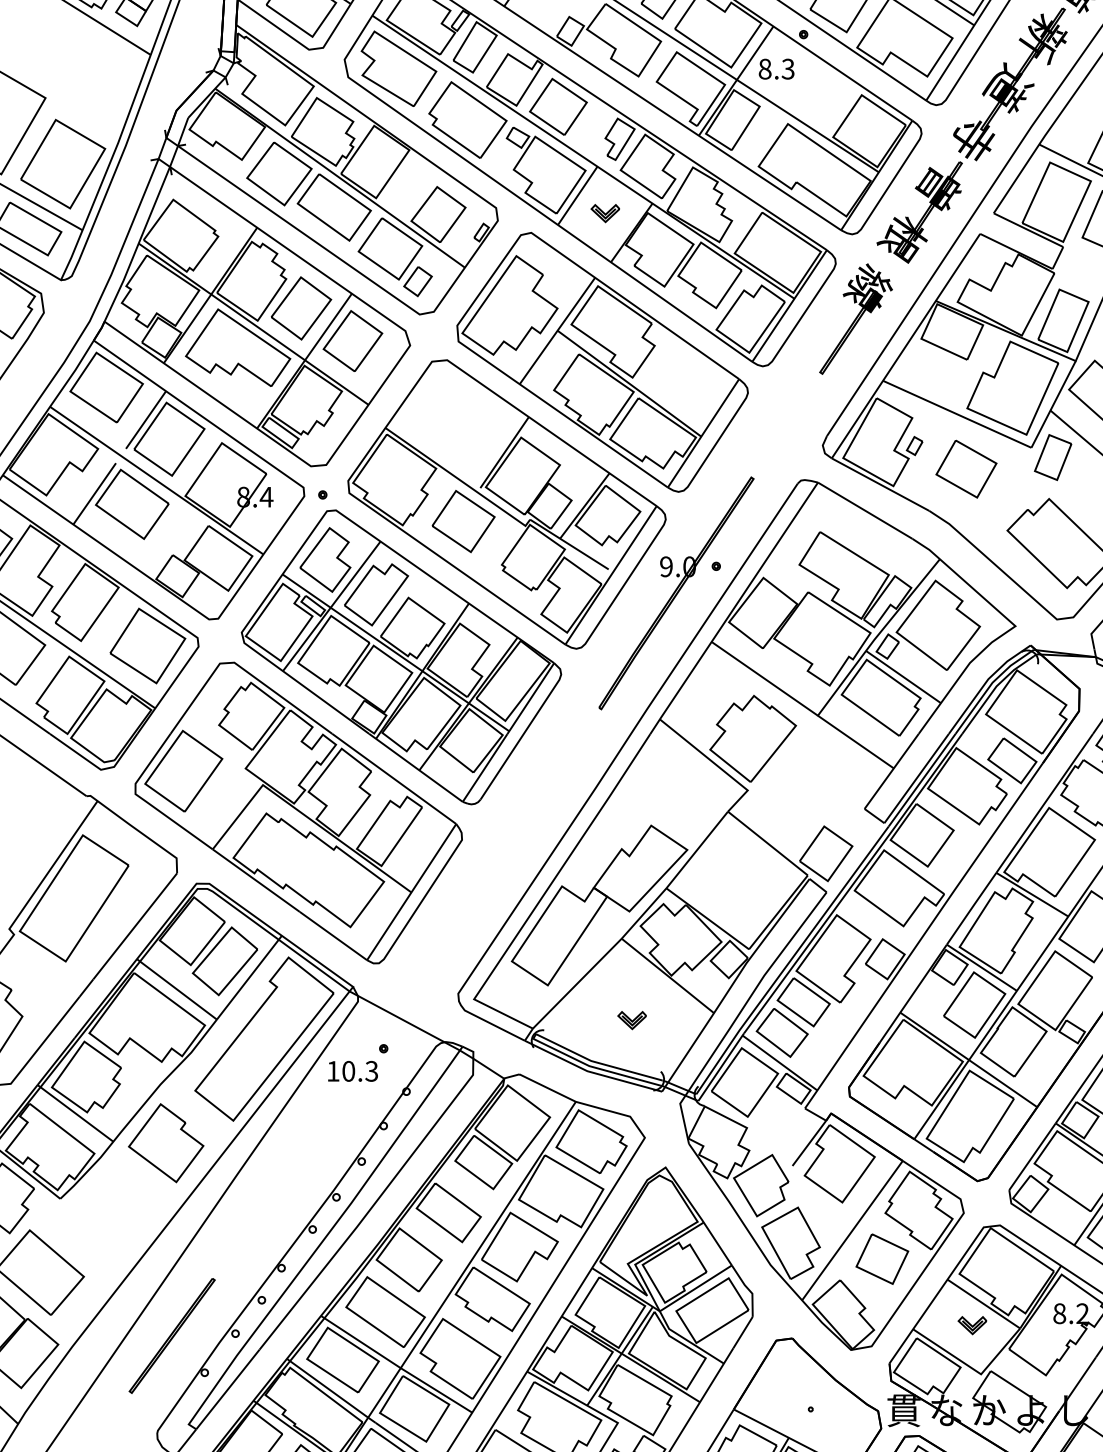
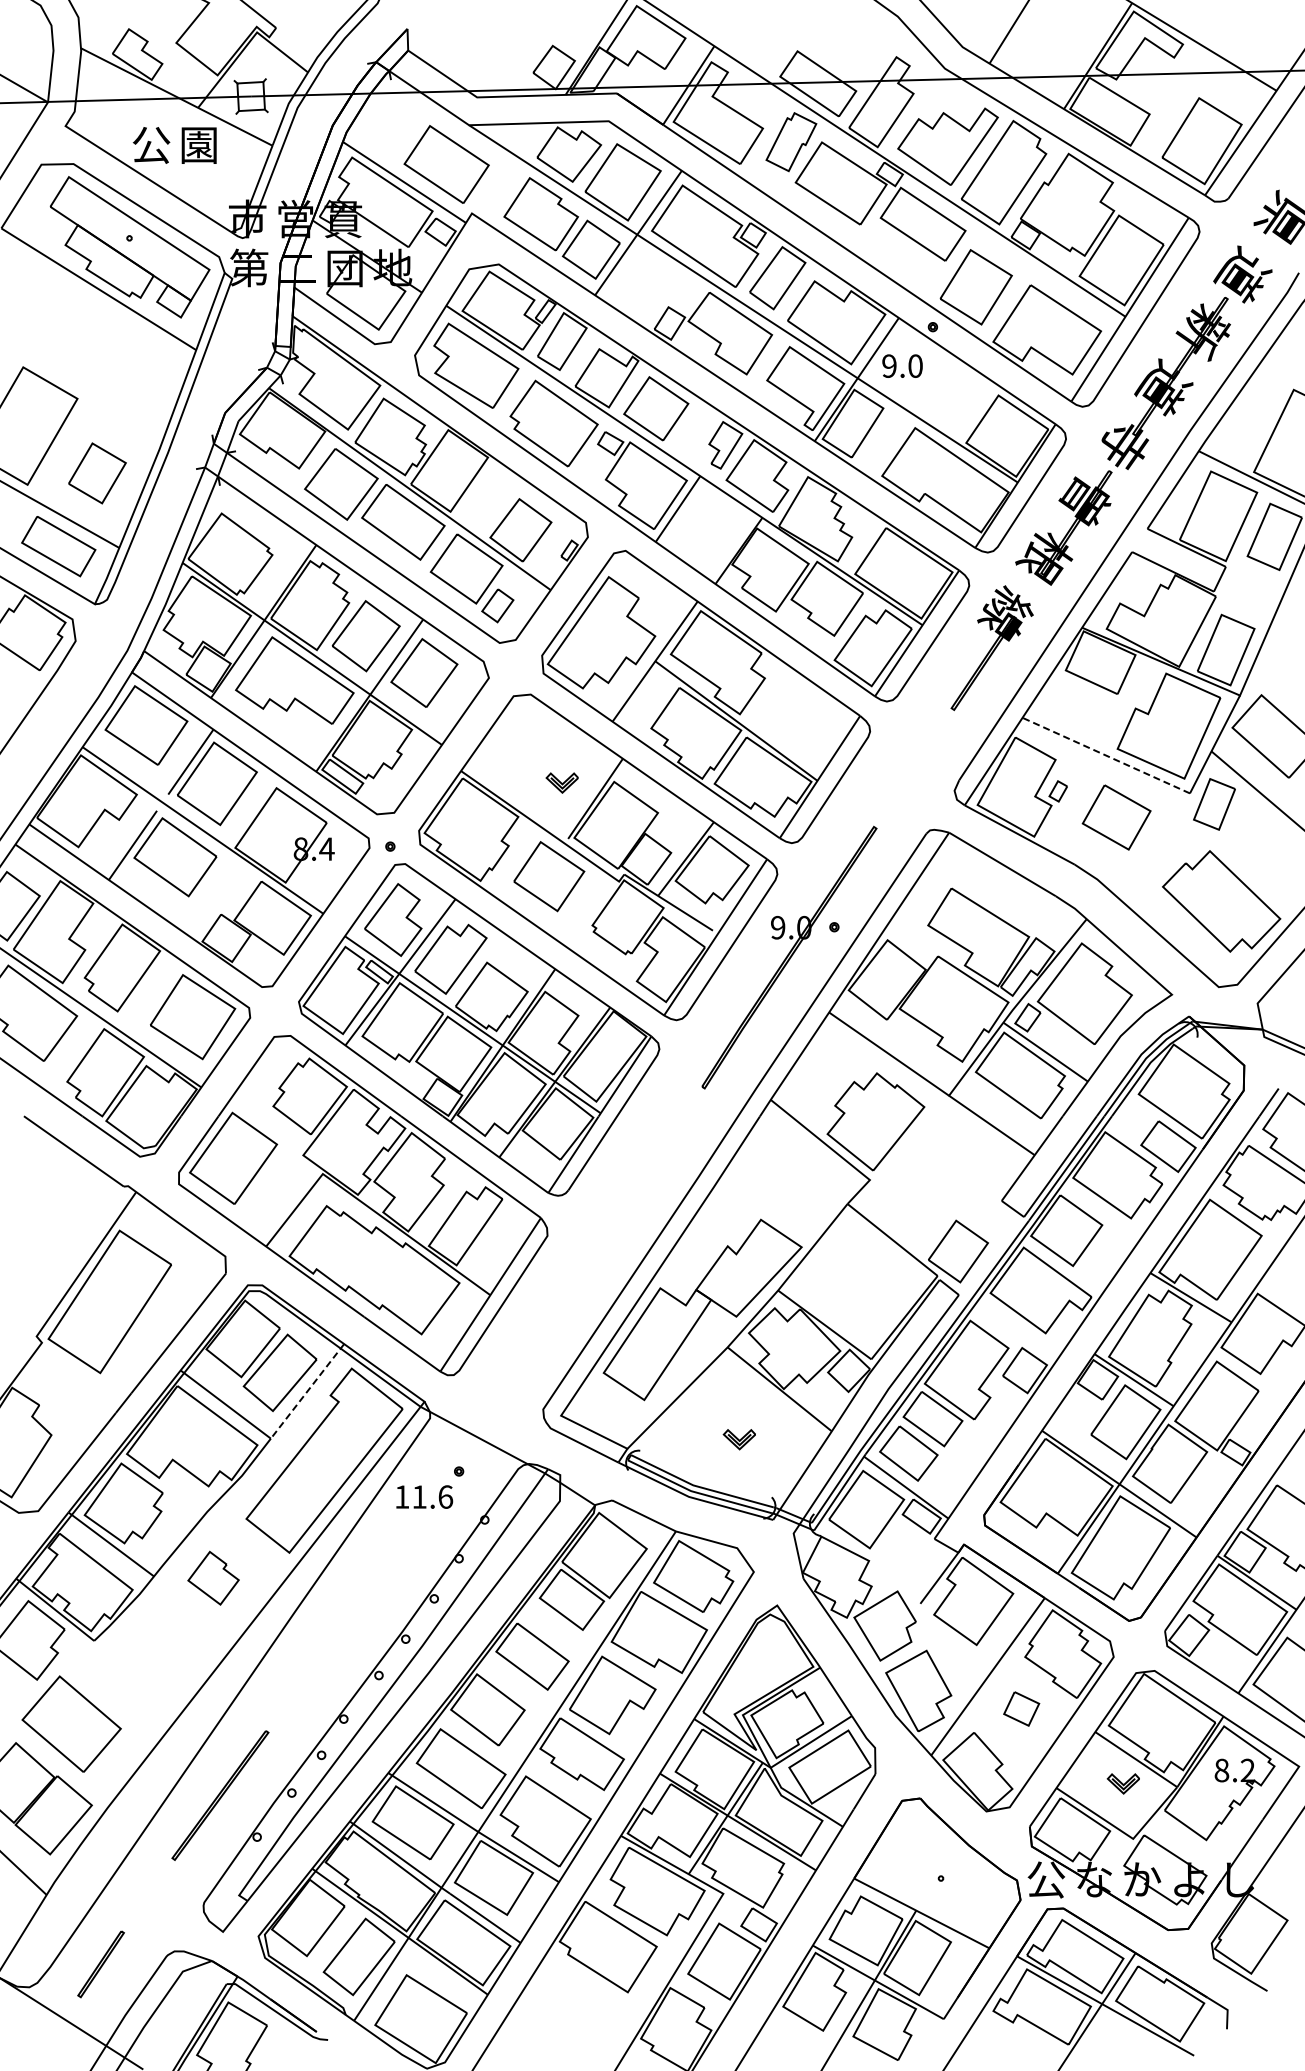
text: (776, 68) -> (902, 365), 8.3 -> 9.0
part: (63, 164) -> (97, 473), size x0.6
part: (604, 213) -> (561, 782), moved
line: (957, 414) -> (1106, 755), solid -> dashed
line: (249, 977) -> (307, 1391), solid -> dashed
text: (360, 1070) -> (432, 1496), 10.3 -> 11.6
part: (166, 1143) -> (213, 1578), size x0.6
part: (882, 1258) -> (1021, 1708), size x0.6
text: (904, 1410) -> (1046, 1879), 貫 -> 公

